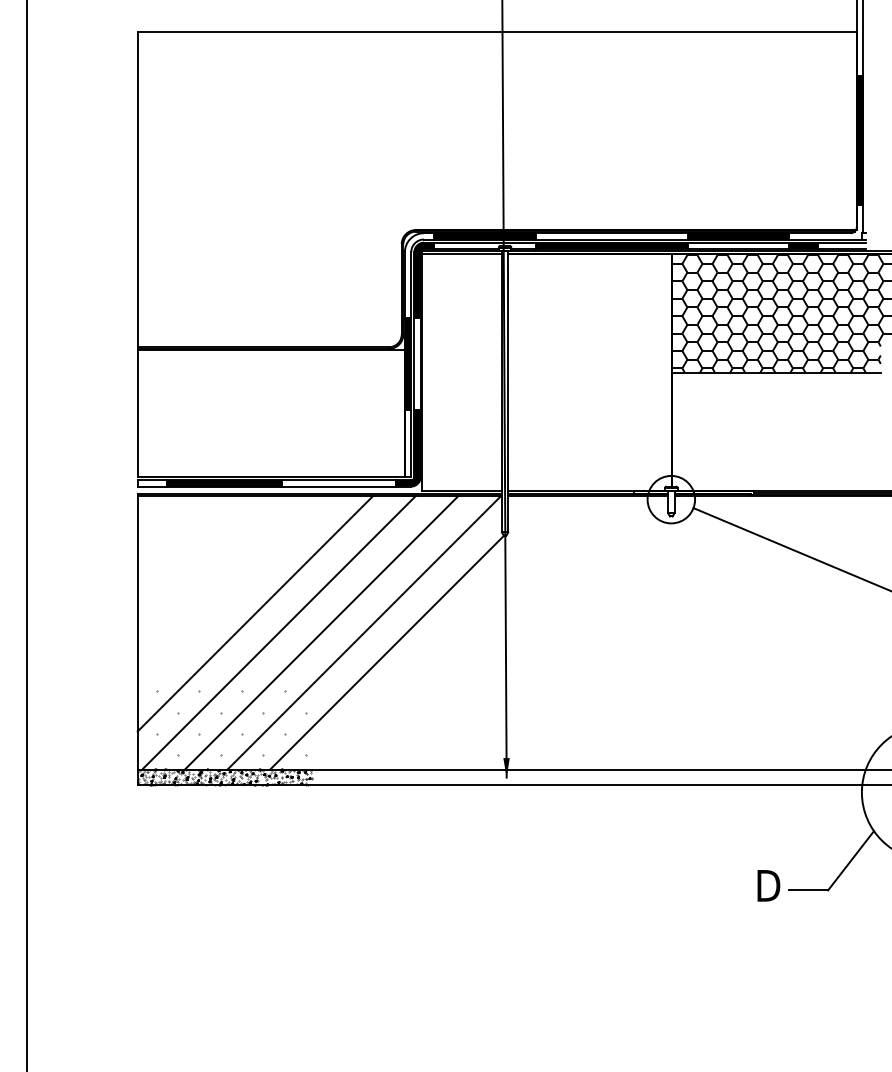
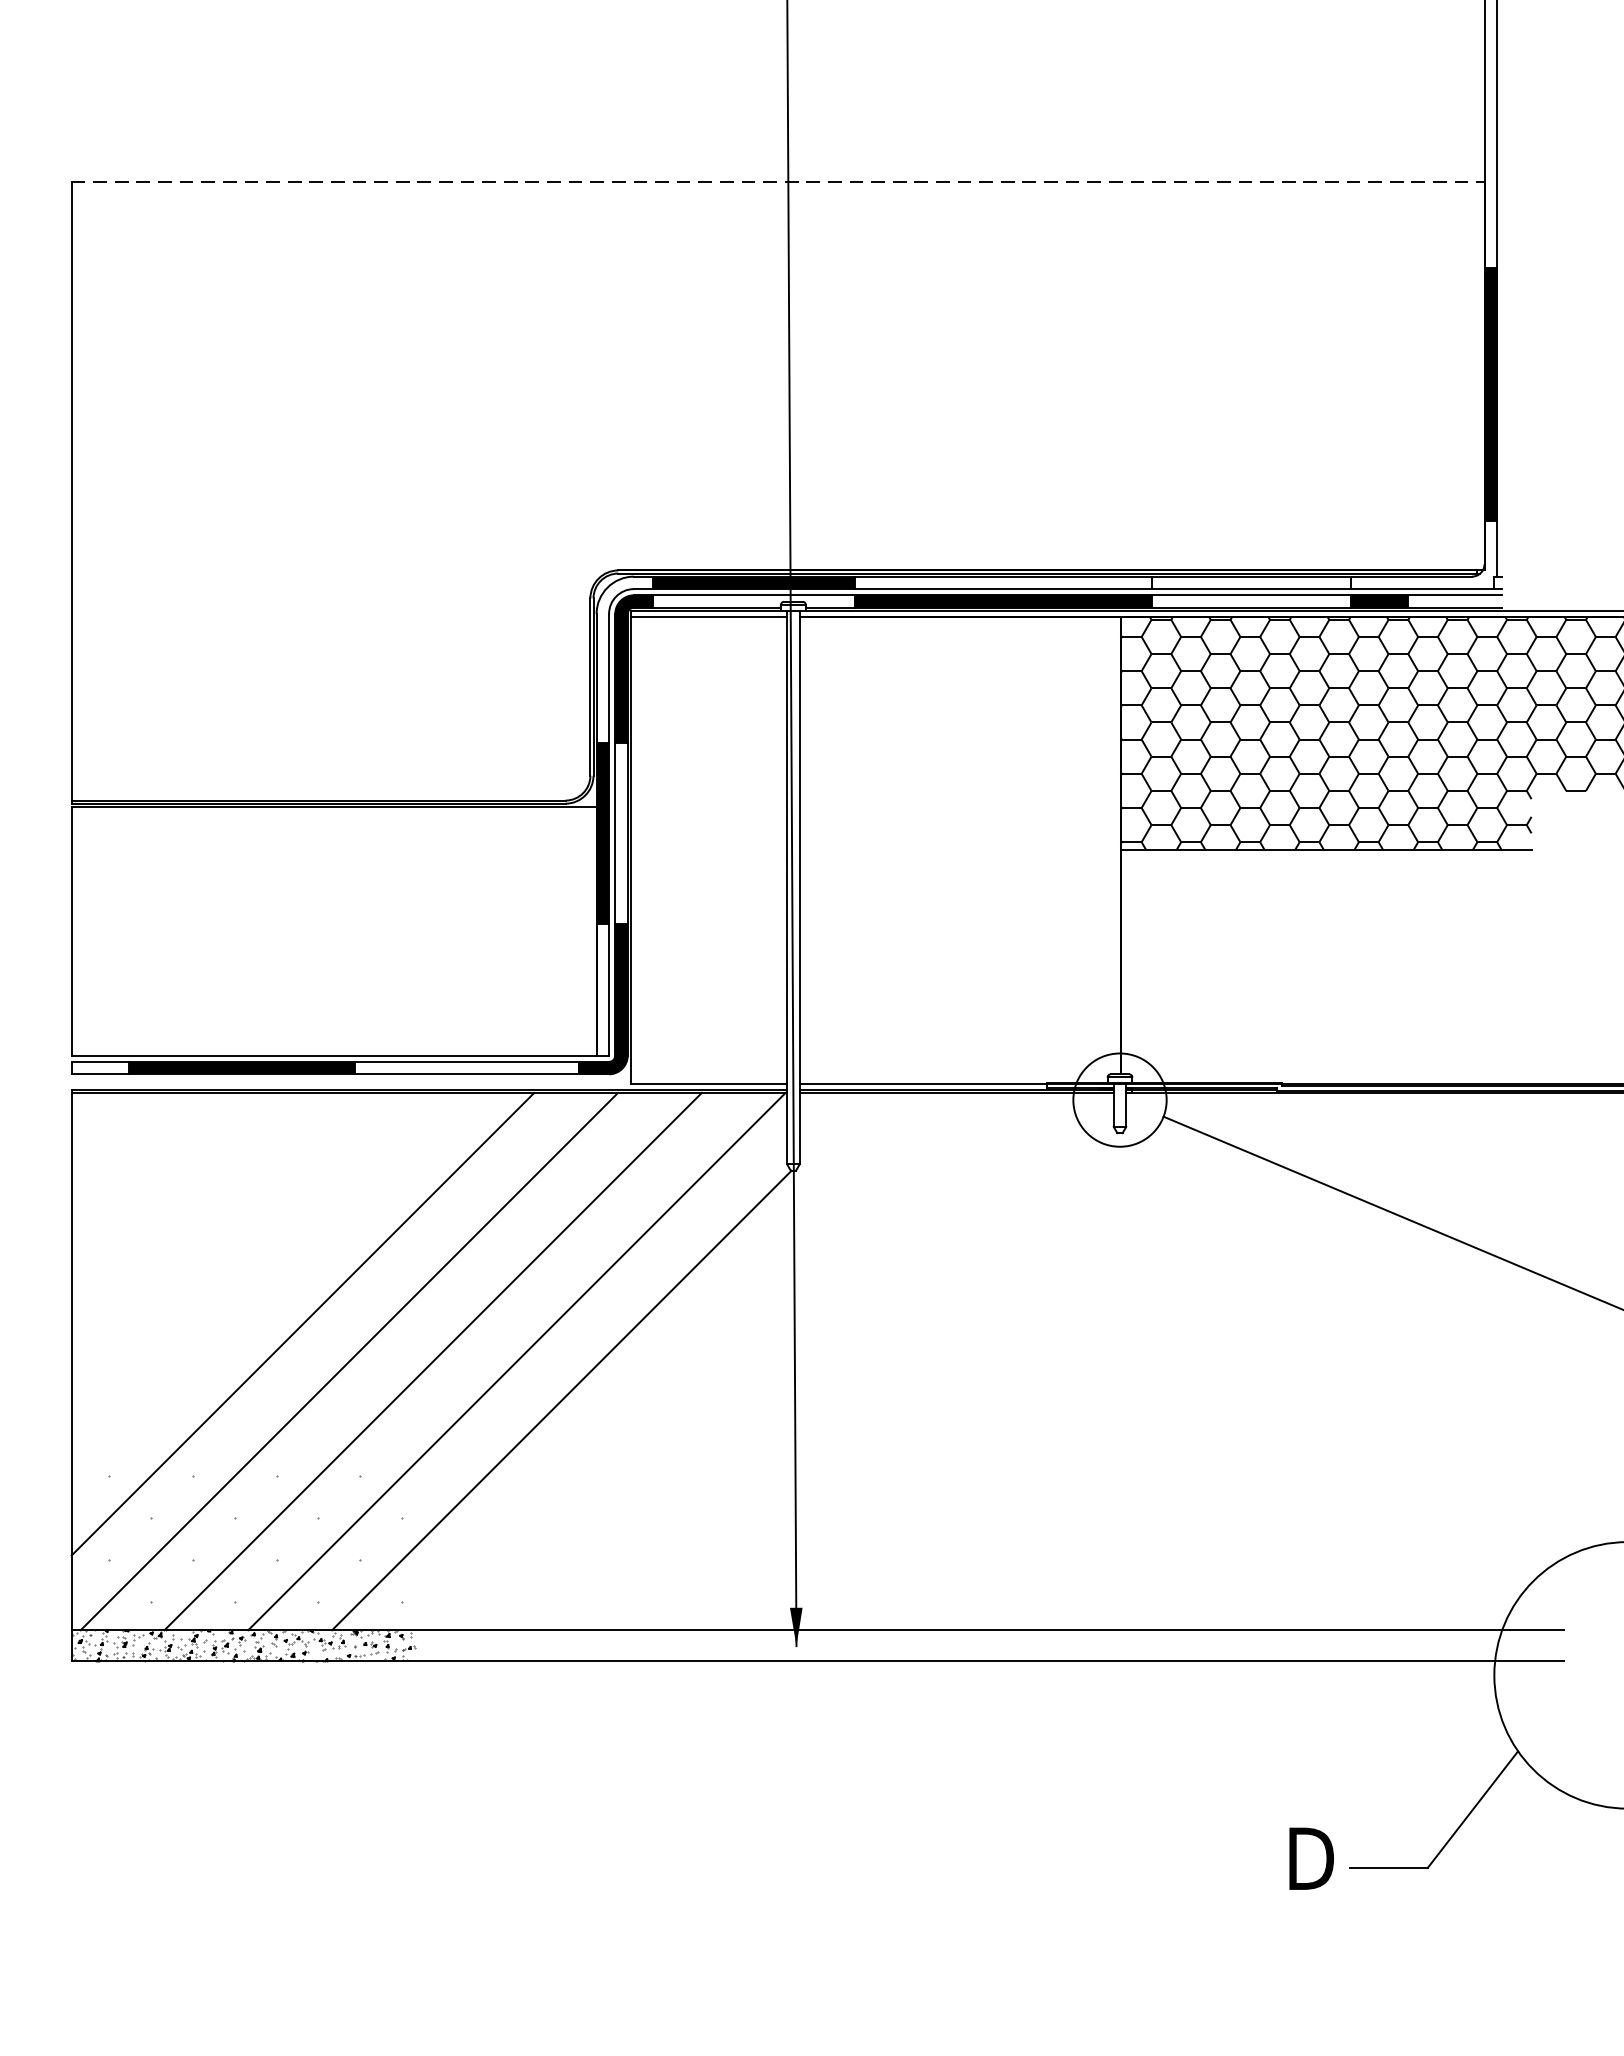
line: (497, 32) -> (778, 182), solid -> dashed
fill: (737, 236) -> (1249, 583), removed

